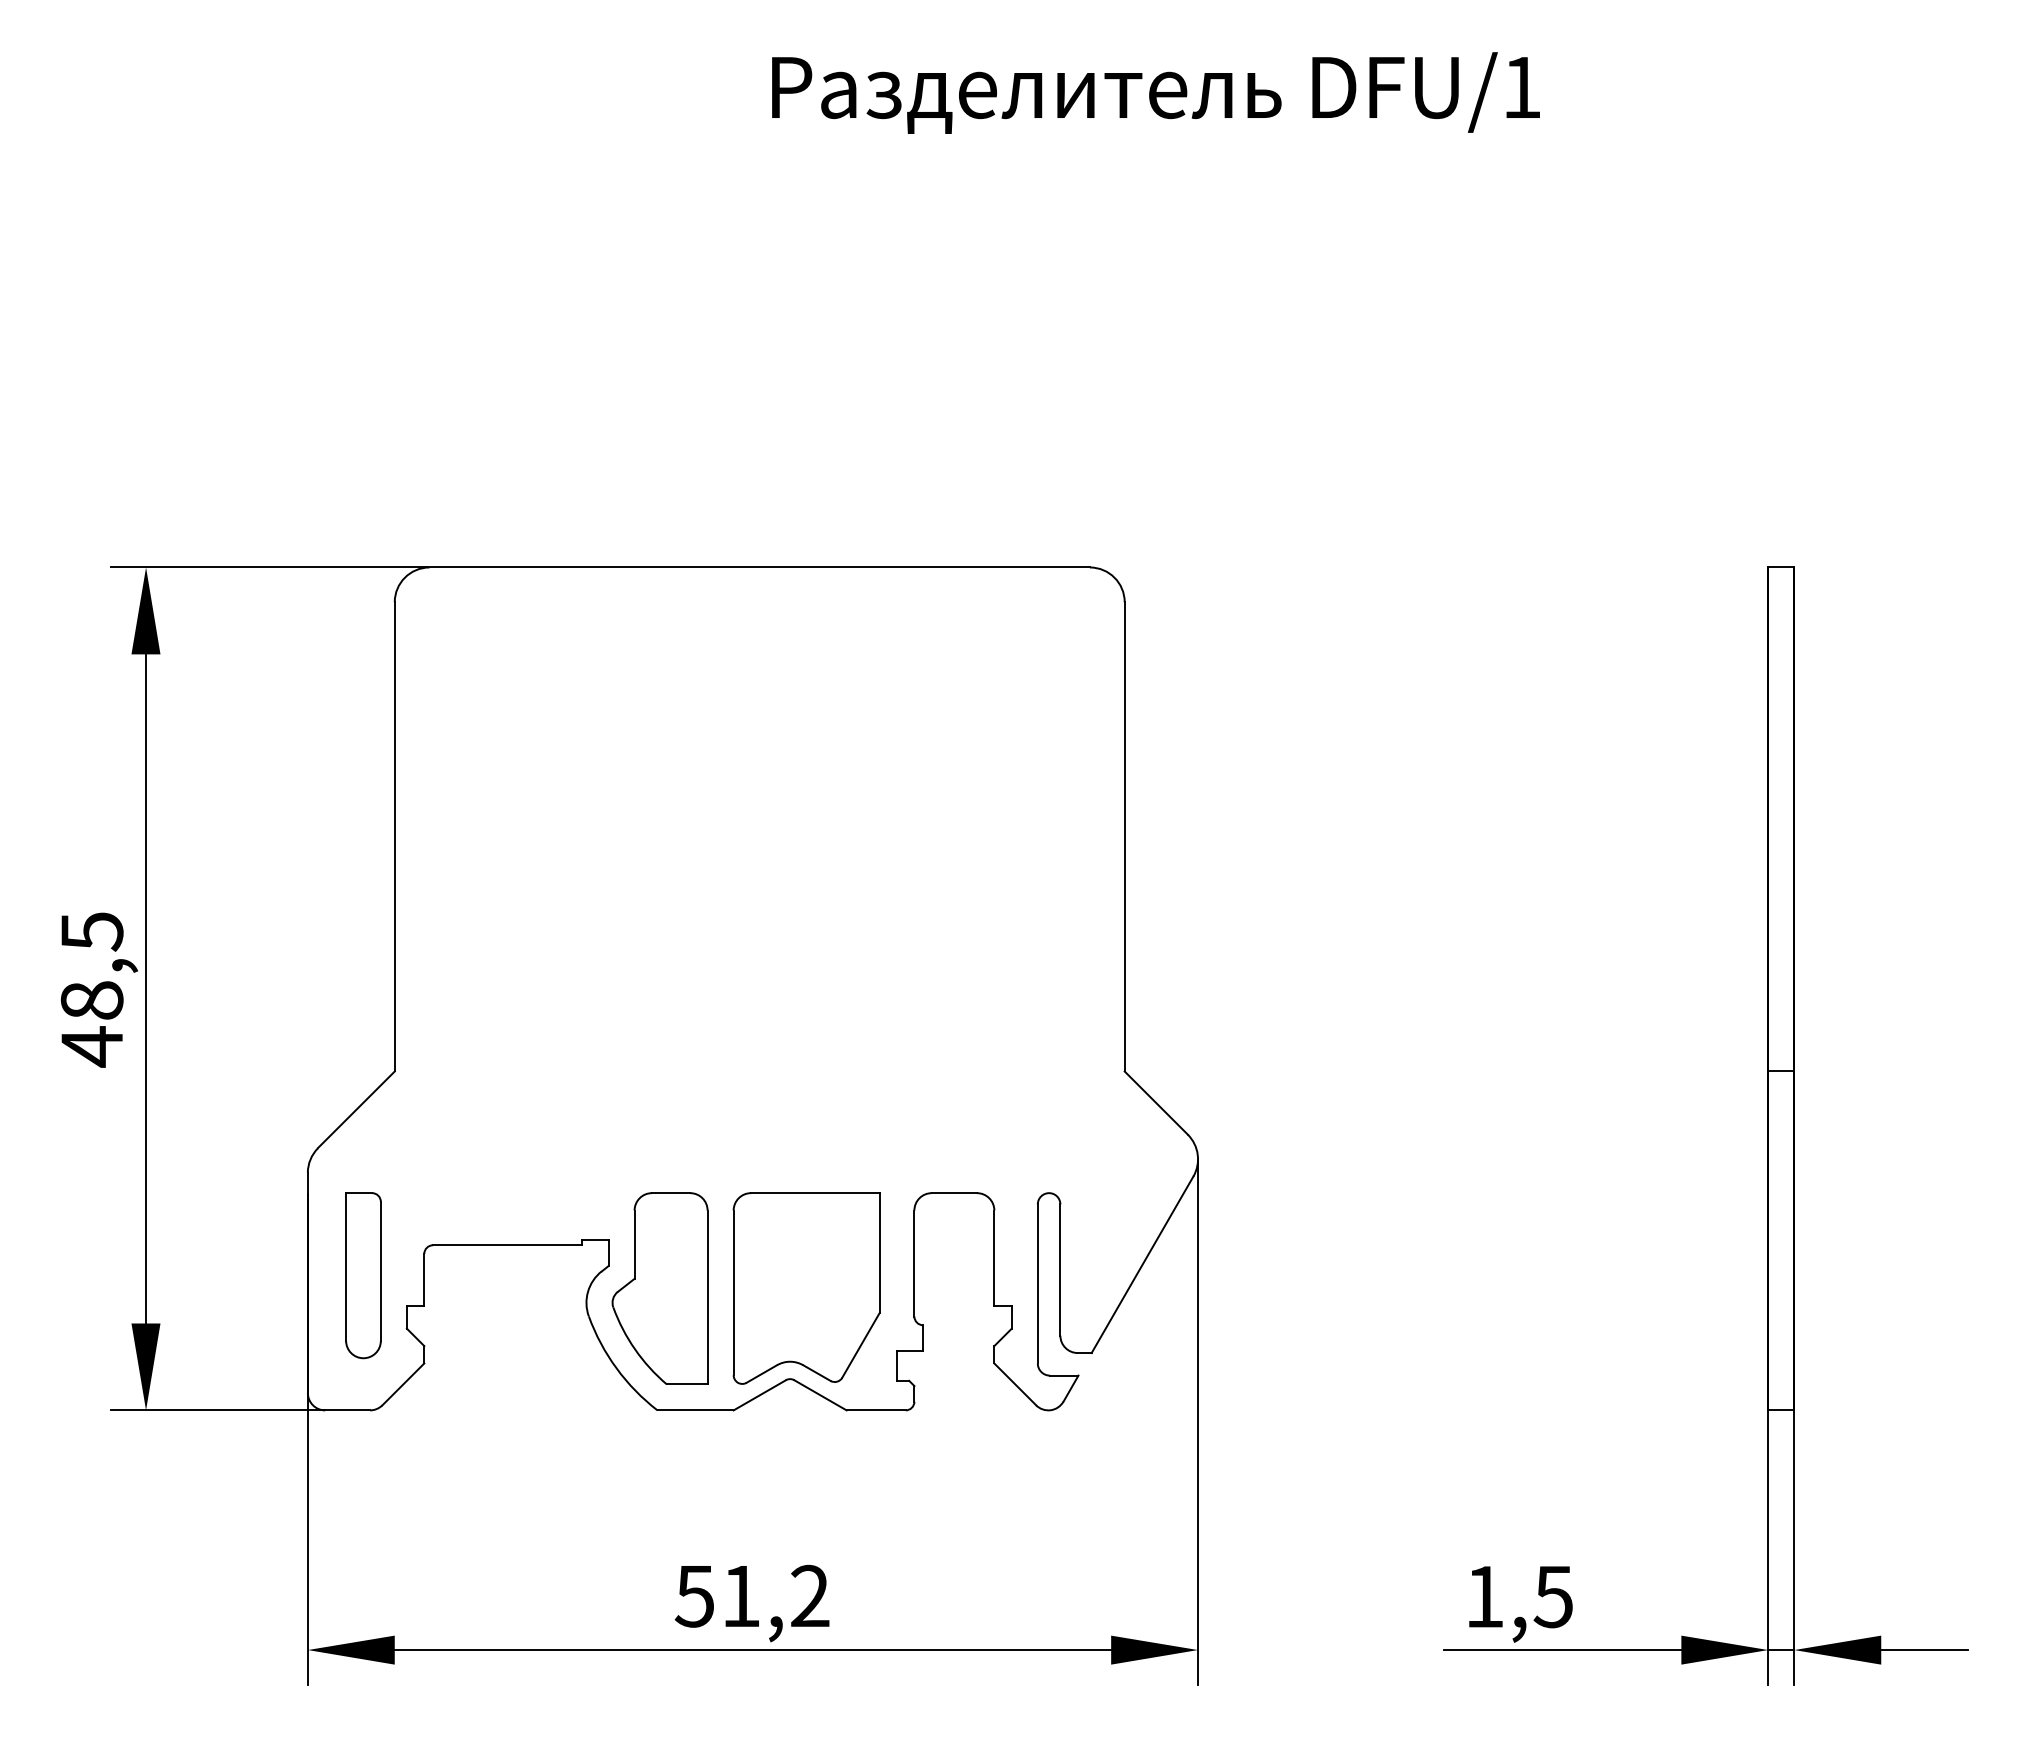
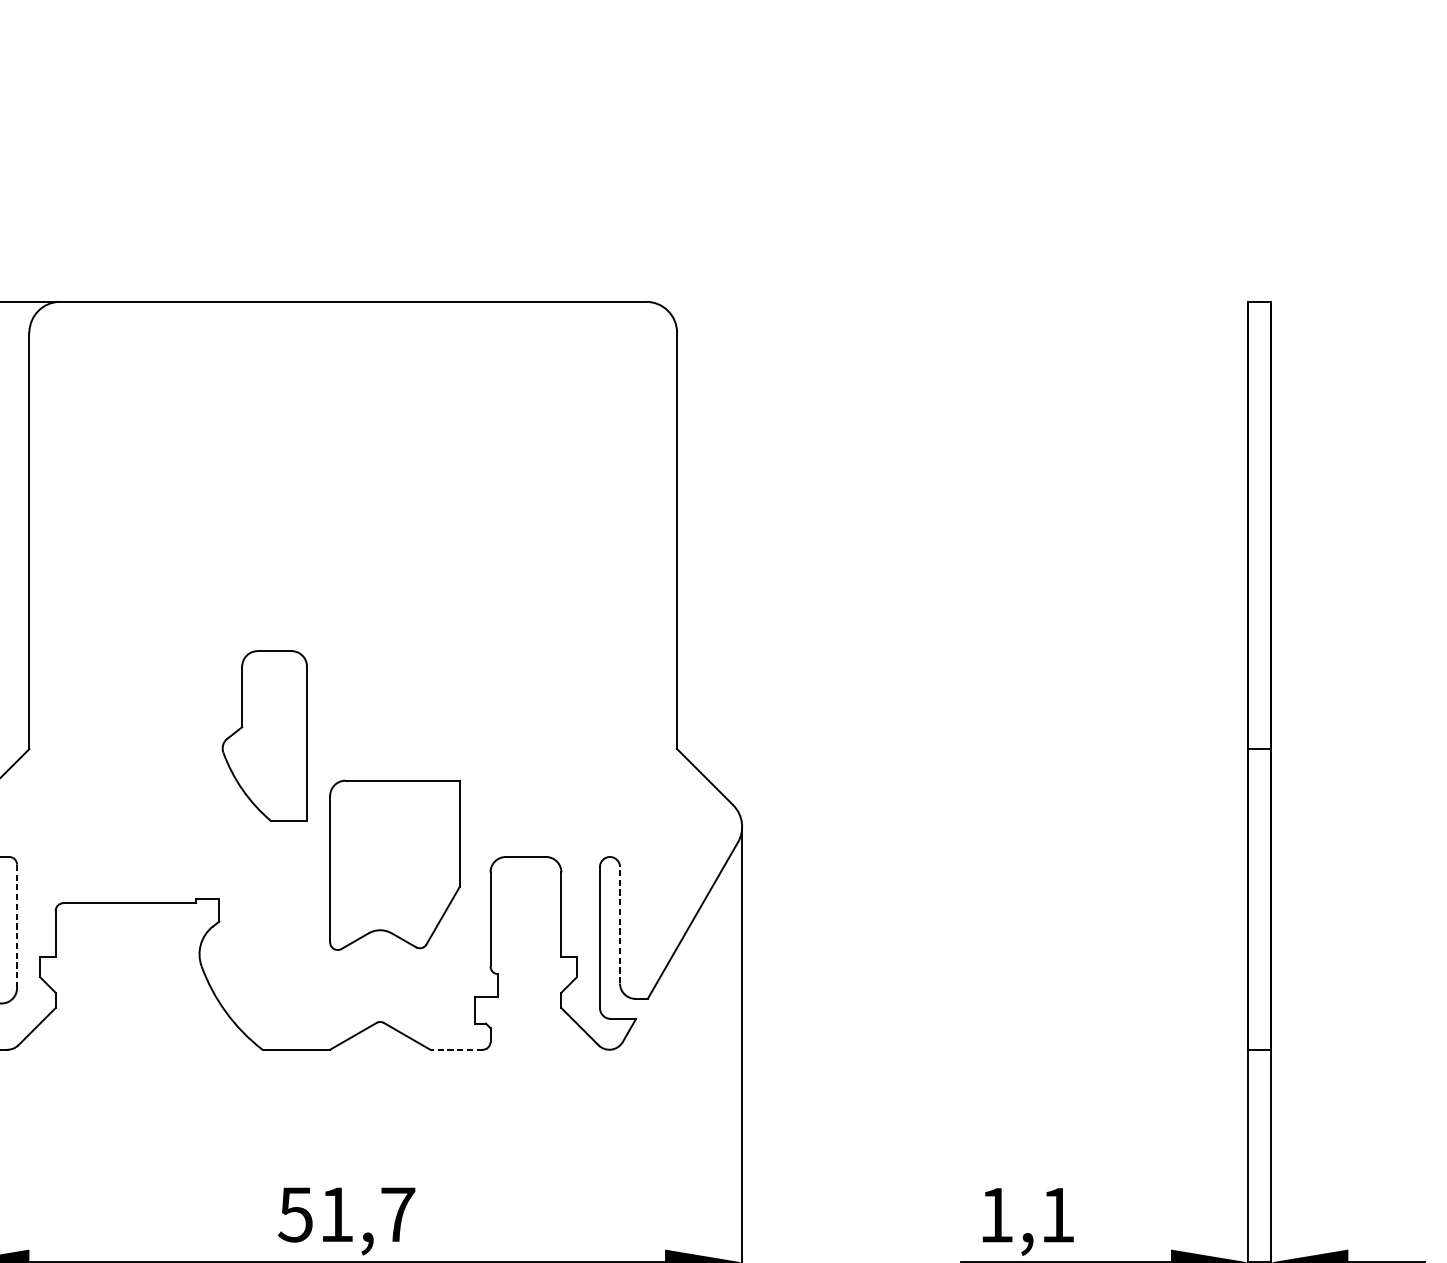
line: (1060, 1270) -> (620, 925), solid -> dashed
line: (380, 1271) -> (16, 926), solid -> dashed
part: (659, 1288) -> (264, 735), moved
part: (806, 1288) -> (394, 865), moved
line: (876, 1410) -> (456, 1049), solid -> dashed
text: (810, 1595) -> (398, 1214), 51,2 -> 51,7
text: (1552, 1597) -> (1056, 1215), 1,5 -> 1,1

